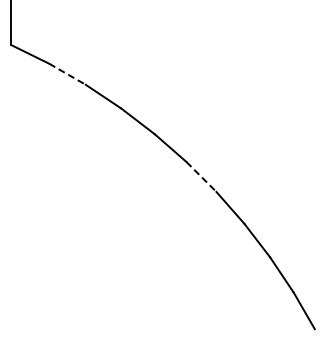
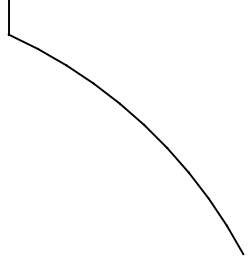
line: (67, 74) -> (52, 57), dashed -> solid
line: (201, 177) -> (155, 136), dashed -> solid

